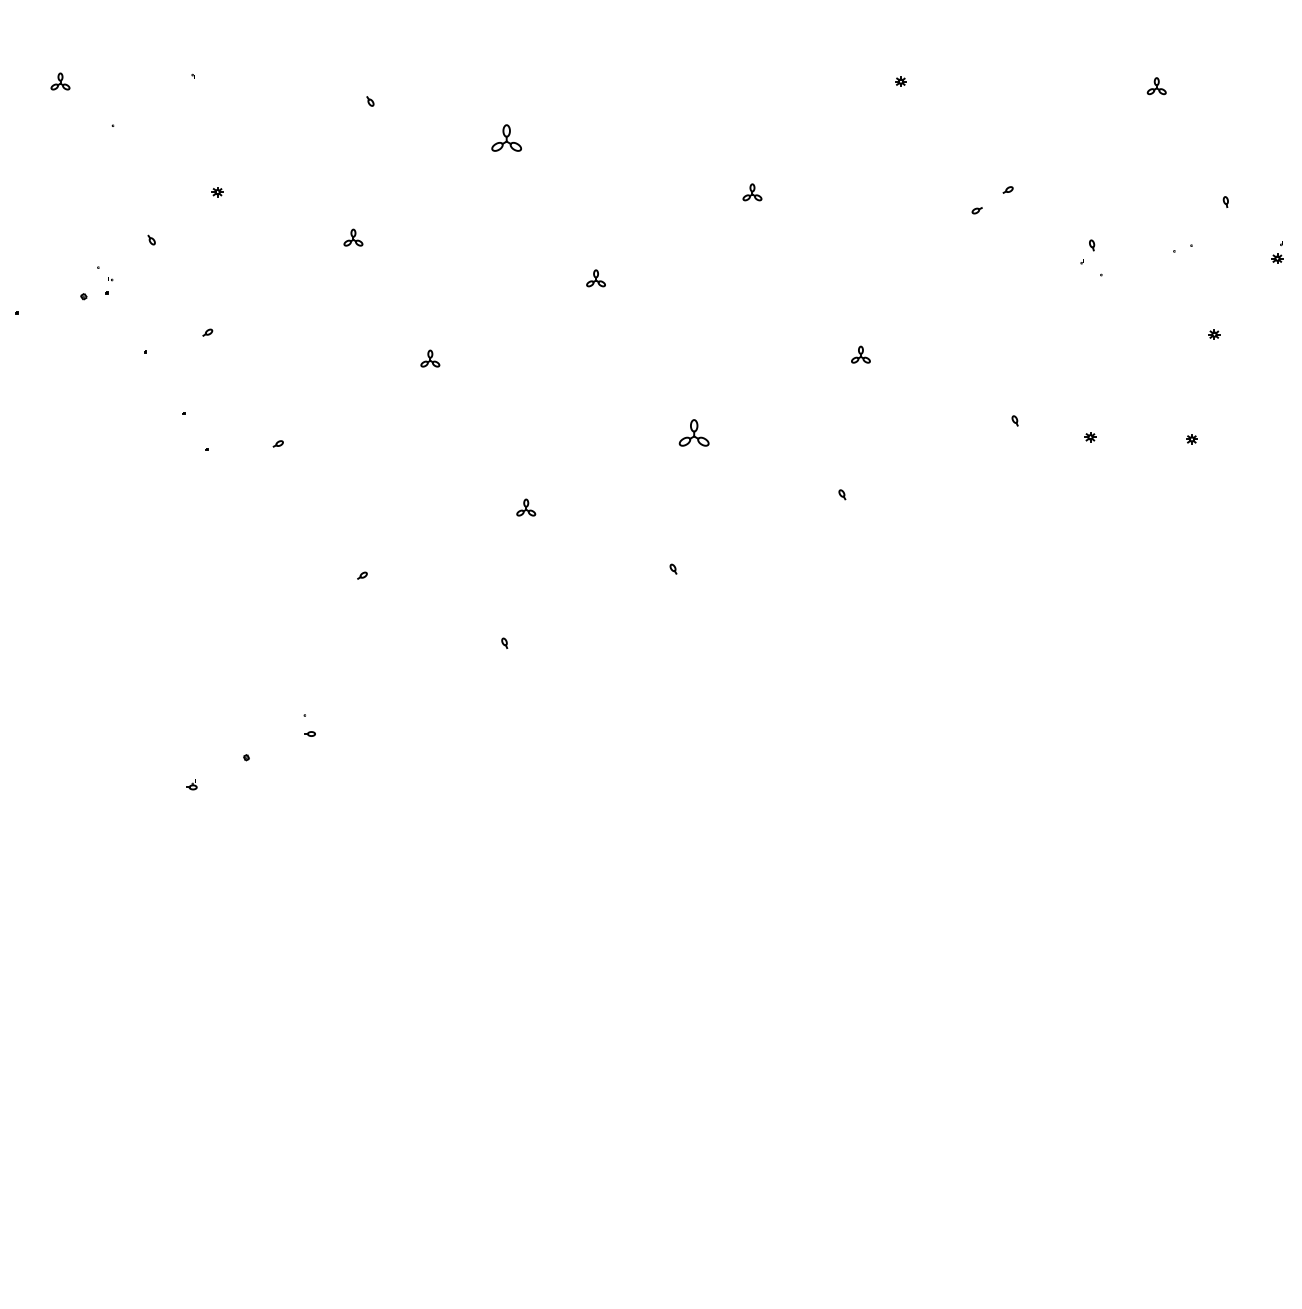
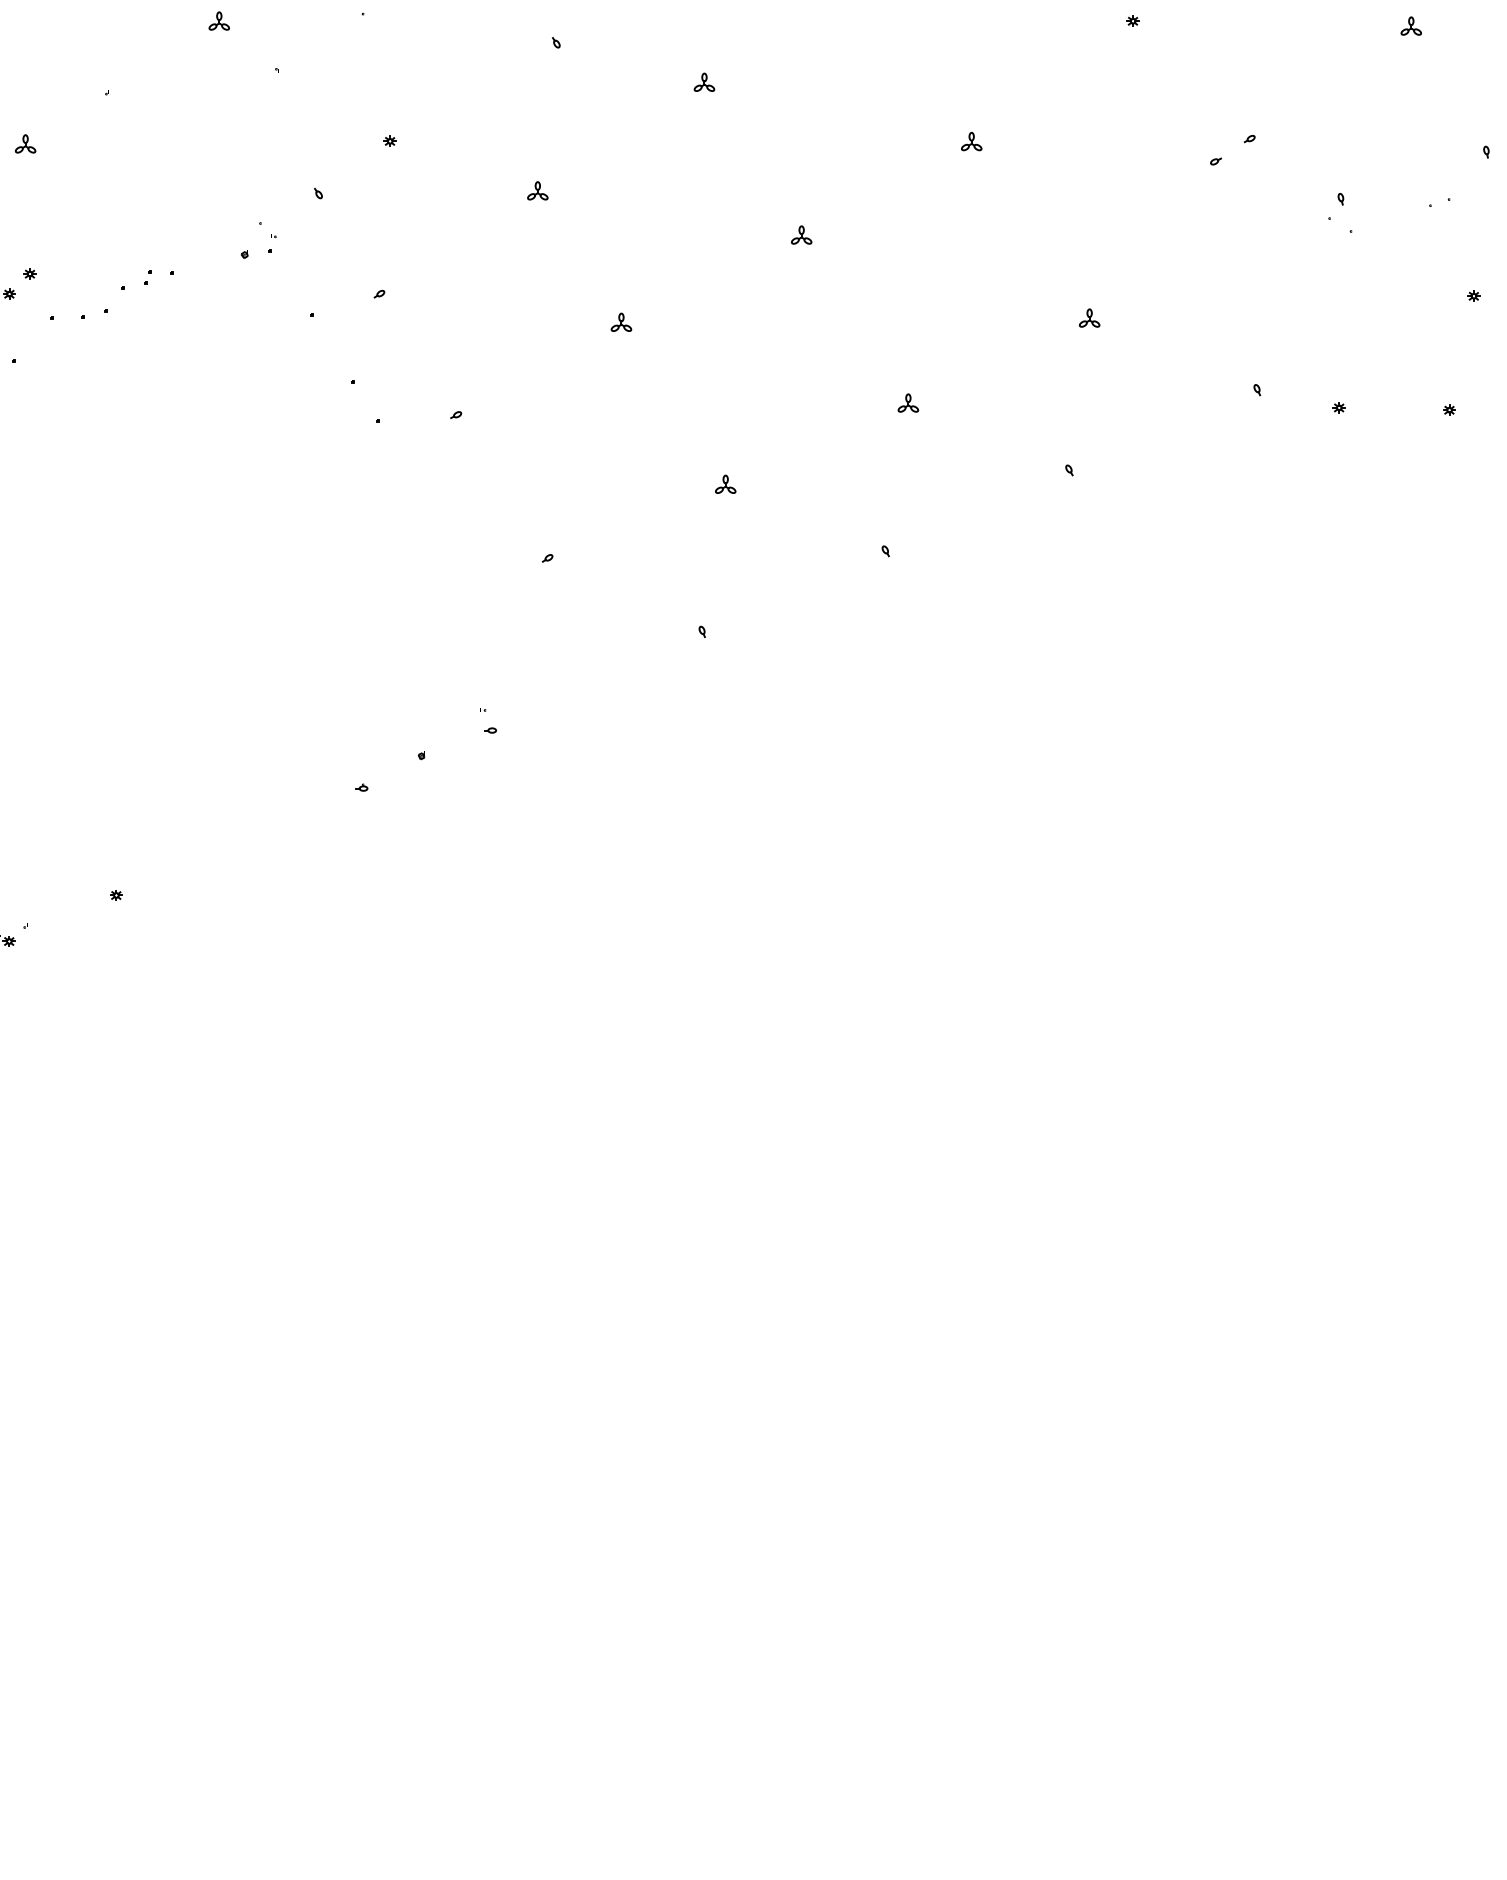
part: (506, 137) -> (704, 81), size x0.62
part: (694, 432) -> (908, 402), size x0.62

